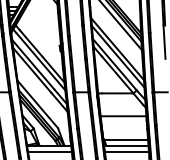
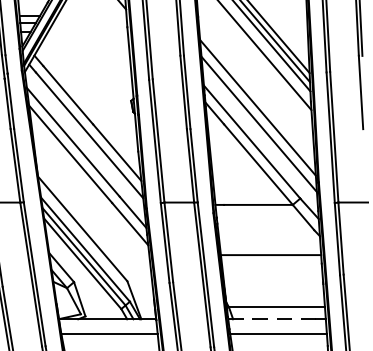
line: (124, 145) -> (273, 319), solid -> dashed

